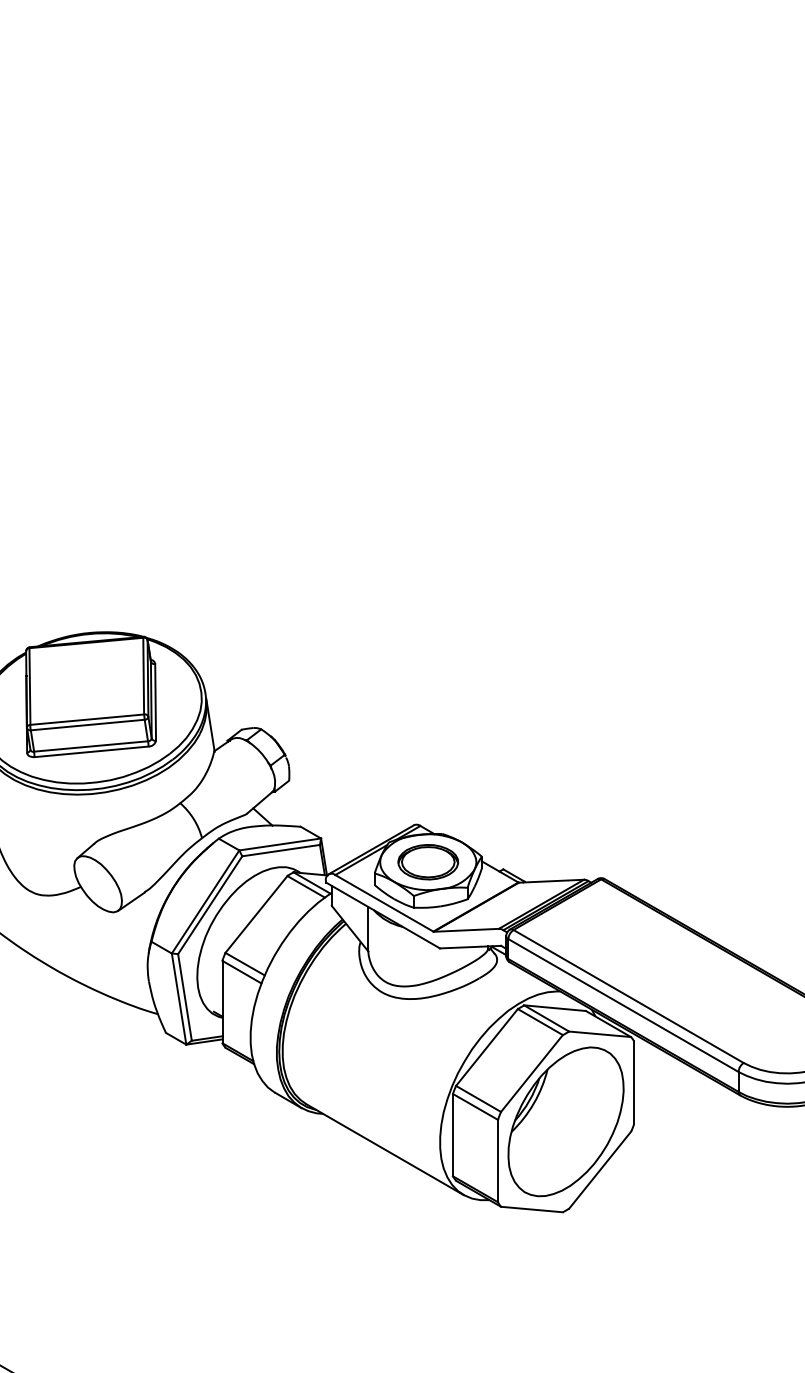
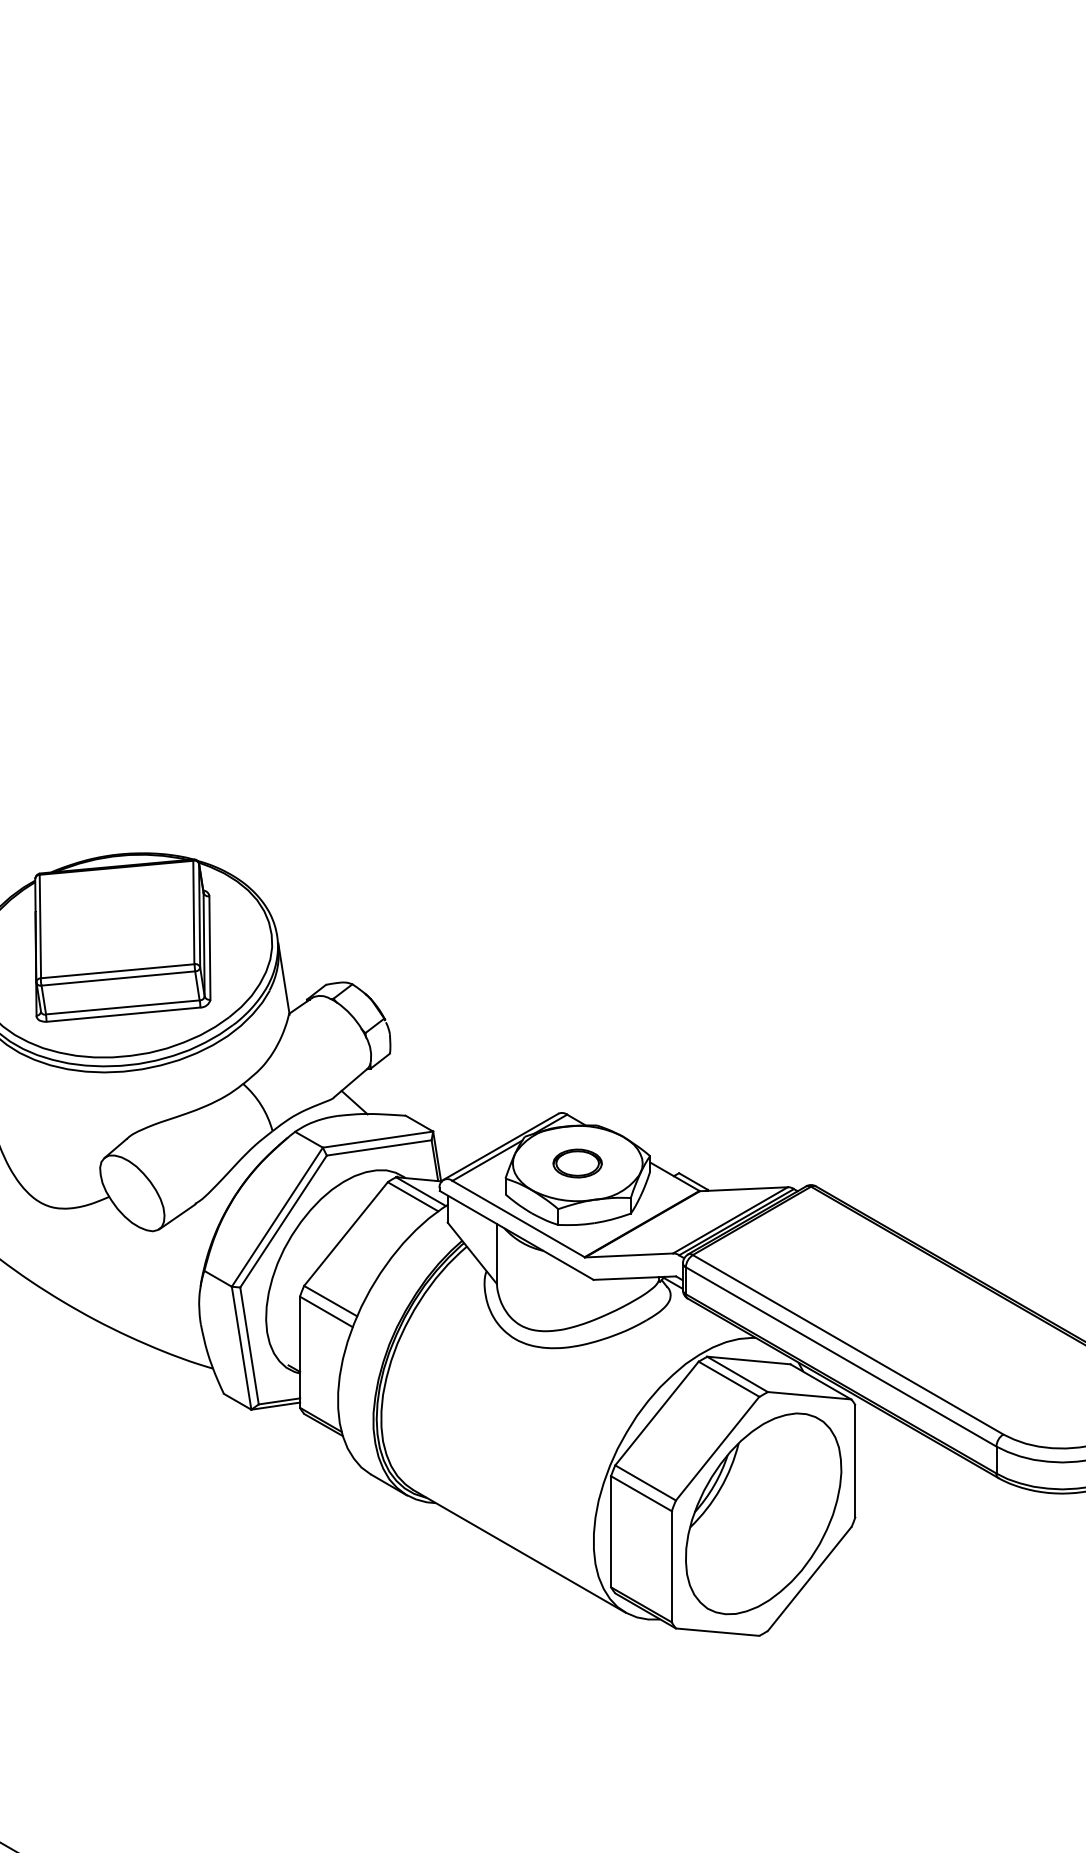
part: (428, 862) -> (577, 1163), size x0.6

